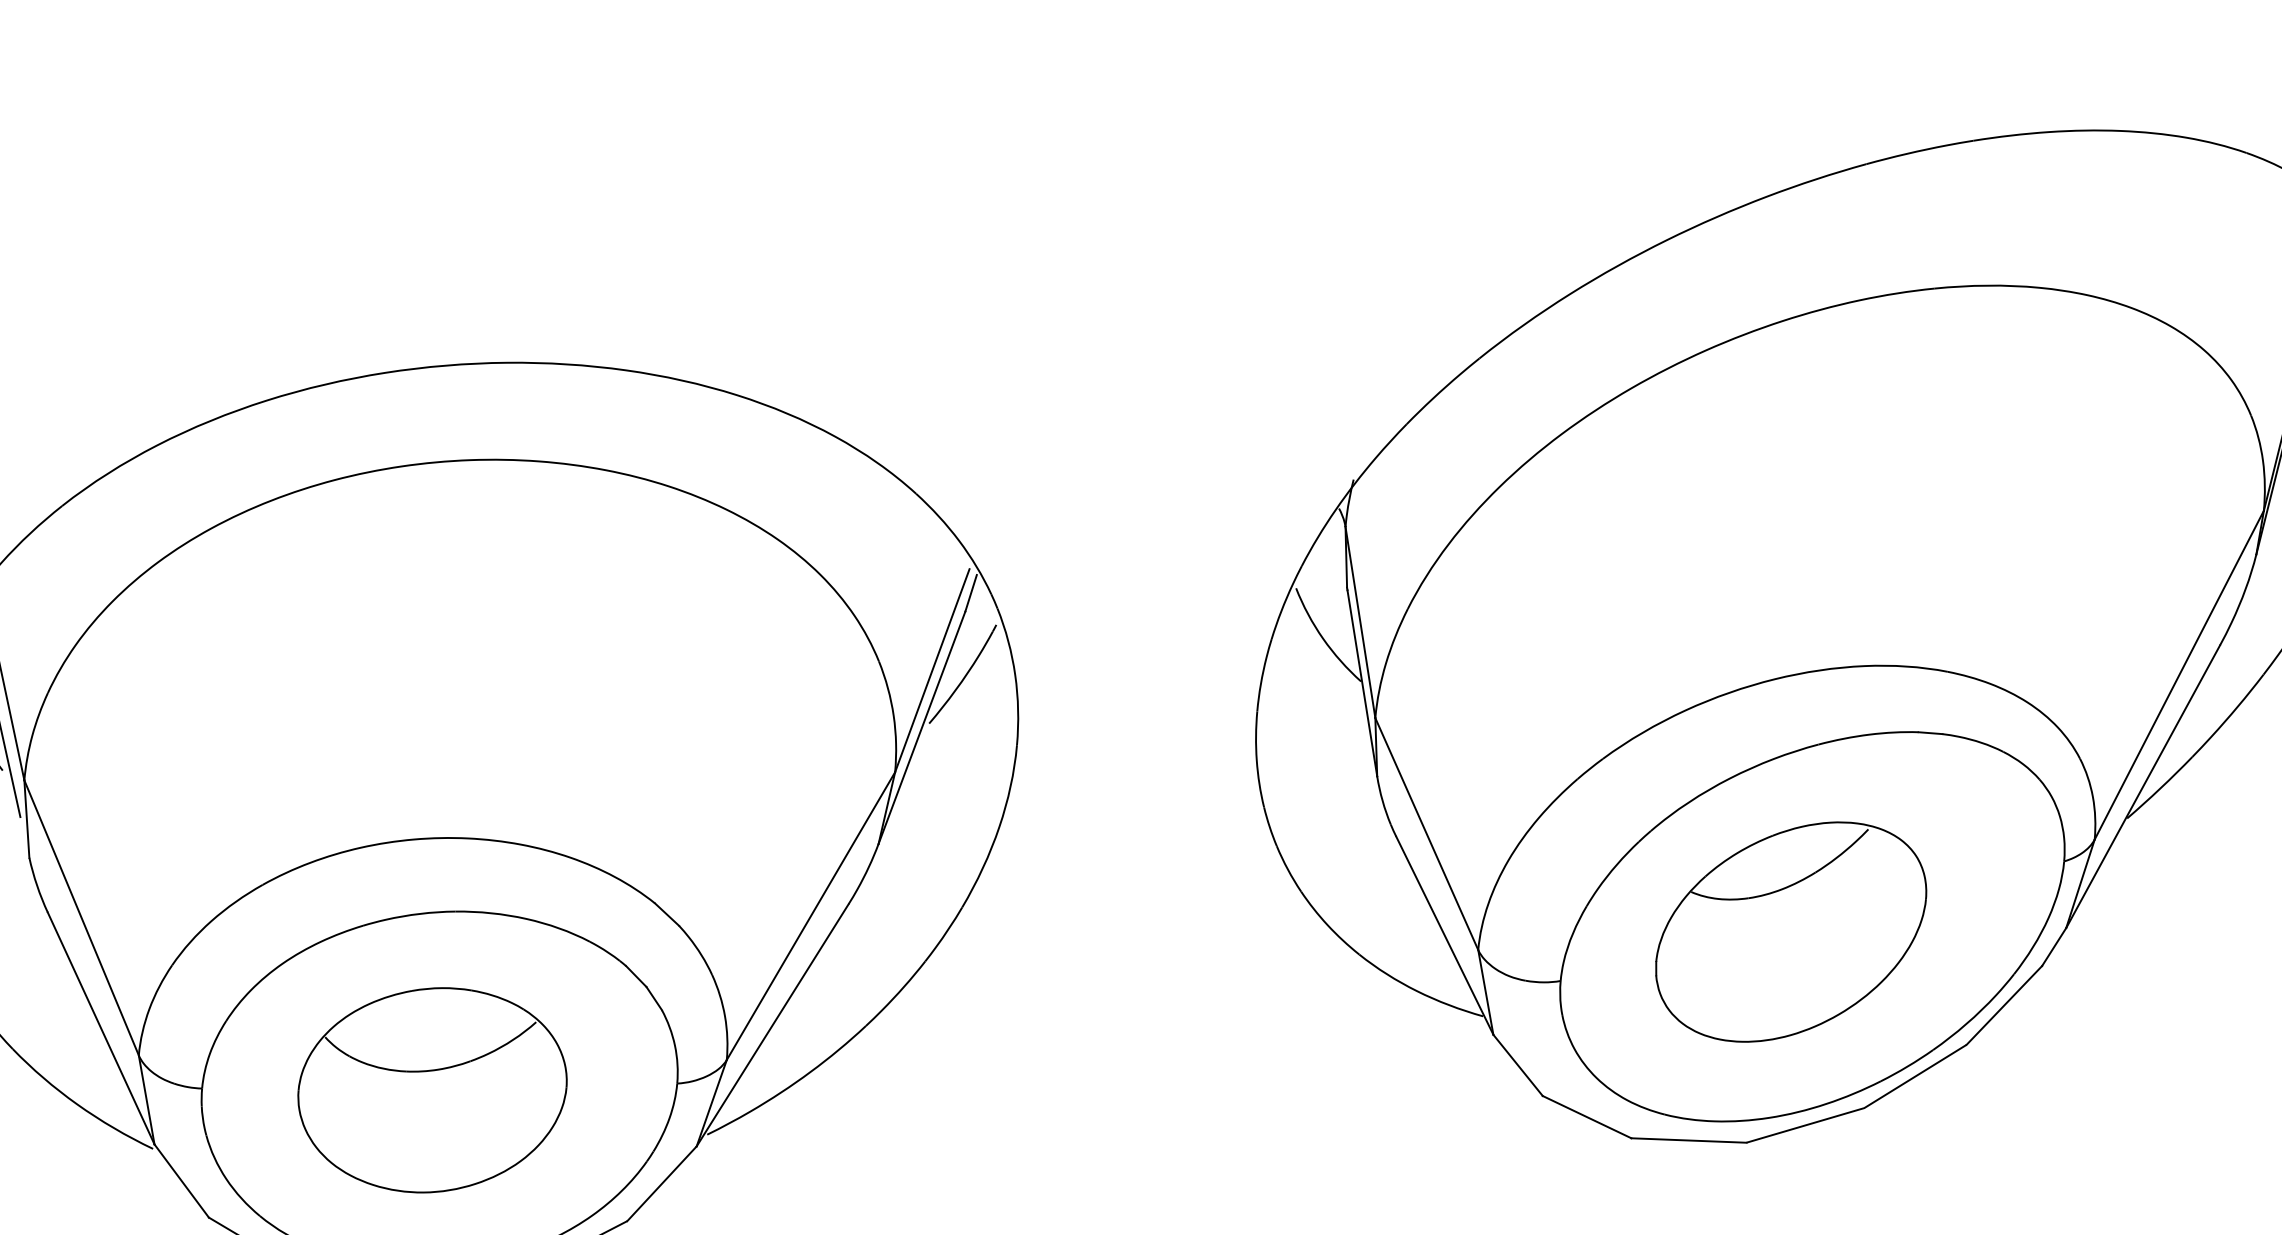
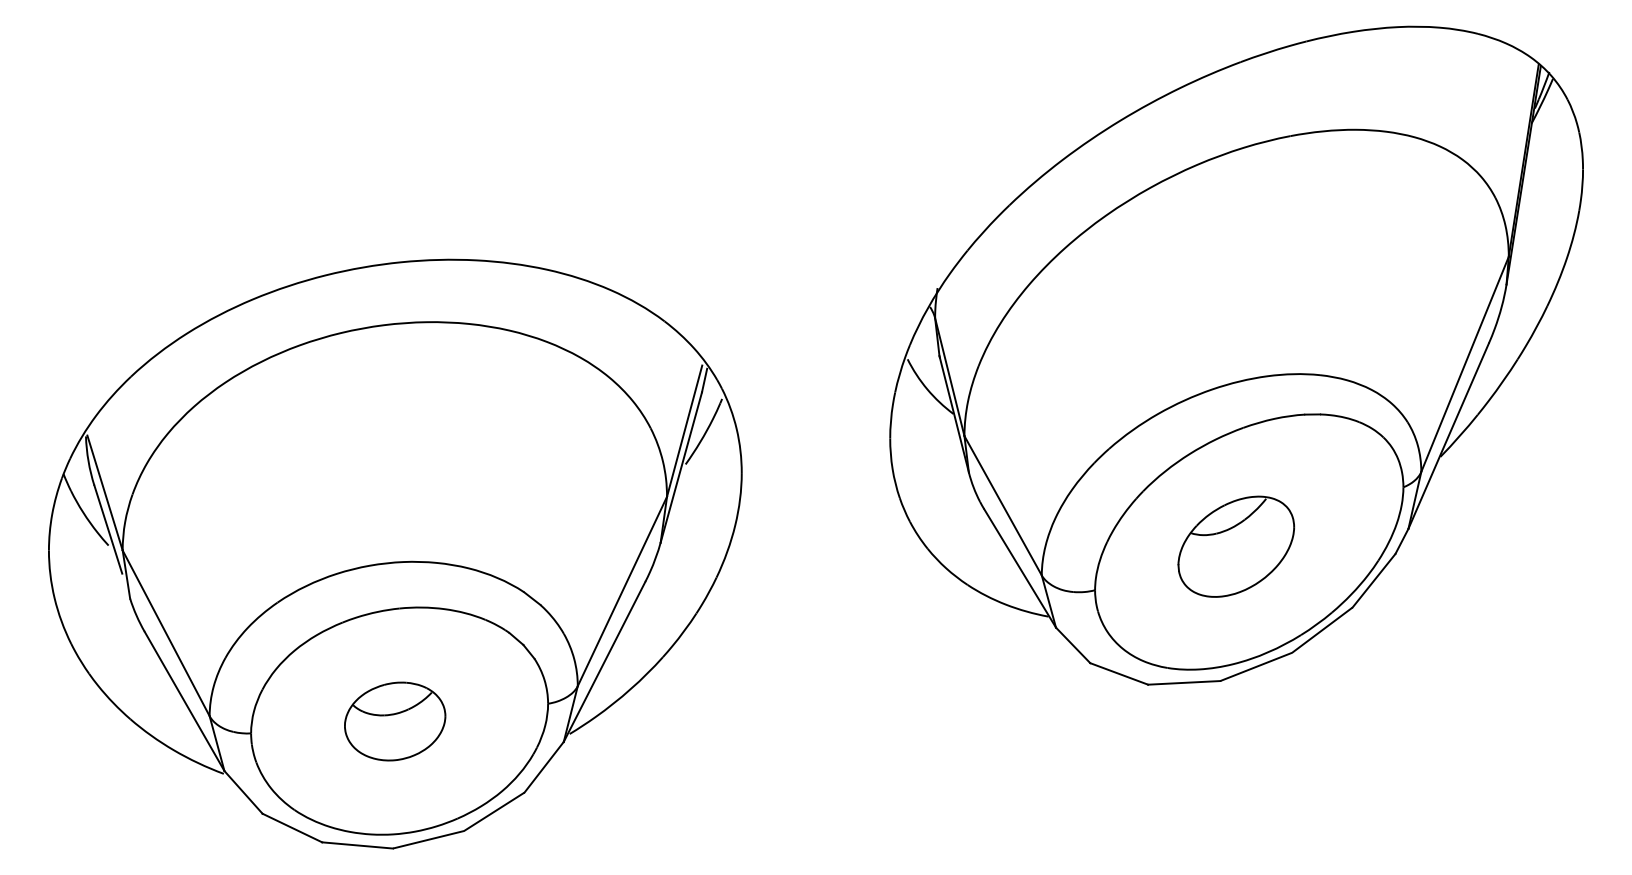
part: (1789, 931) -> (1235, 546), size x0.7
part: (431, 1090) -> (394, 721), size x0.6

